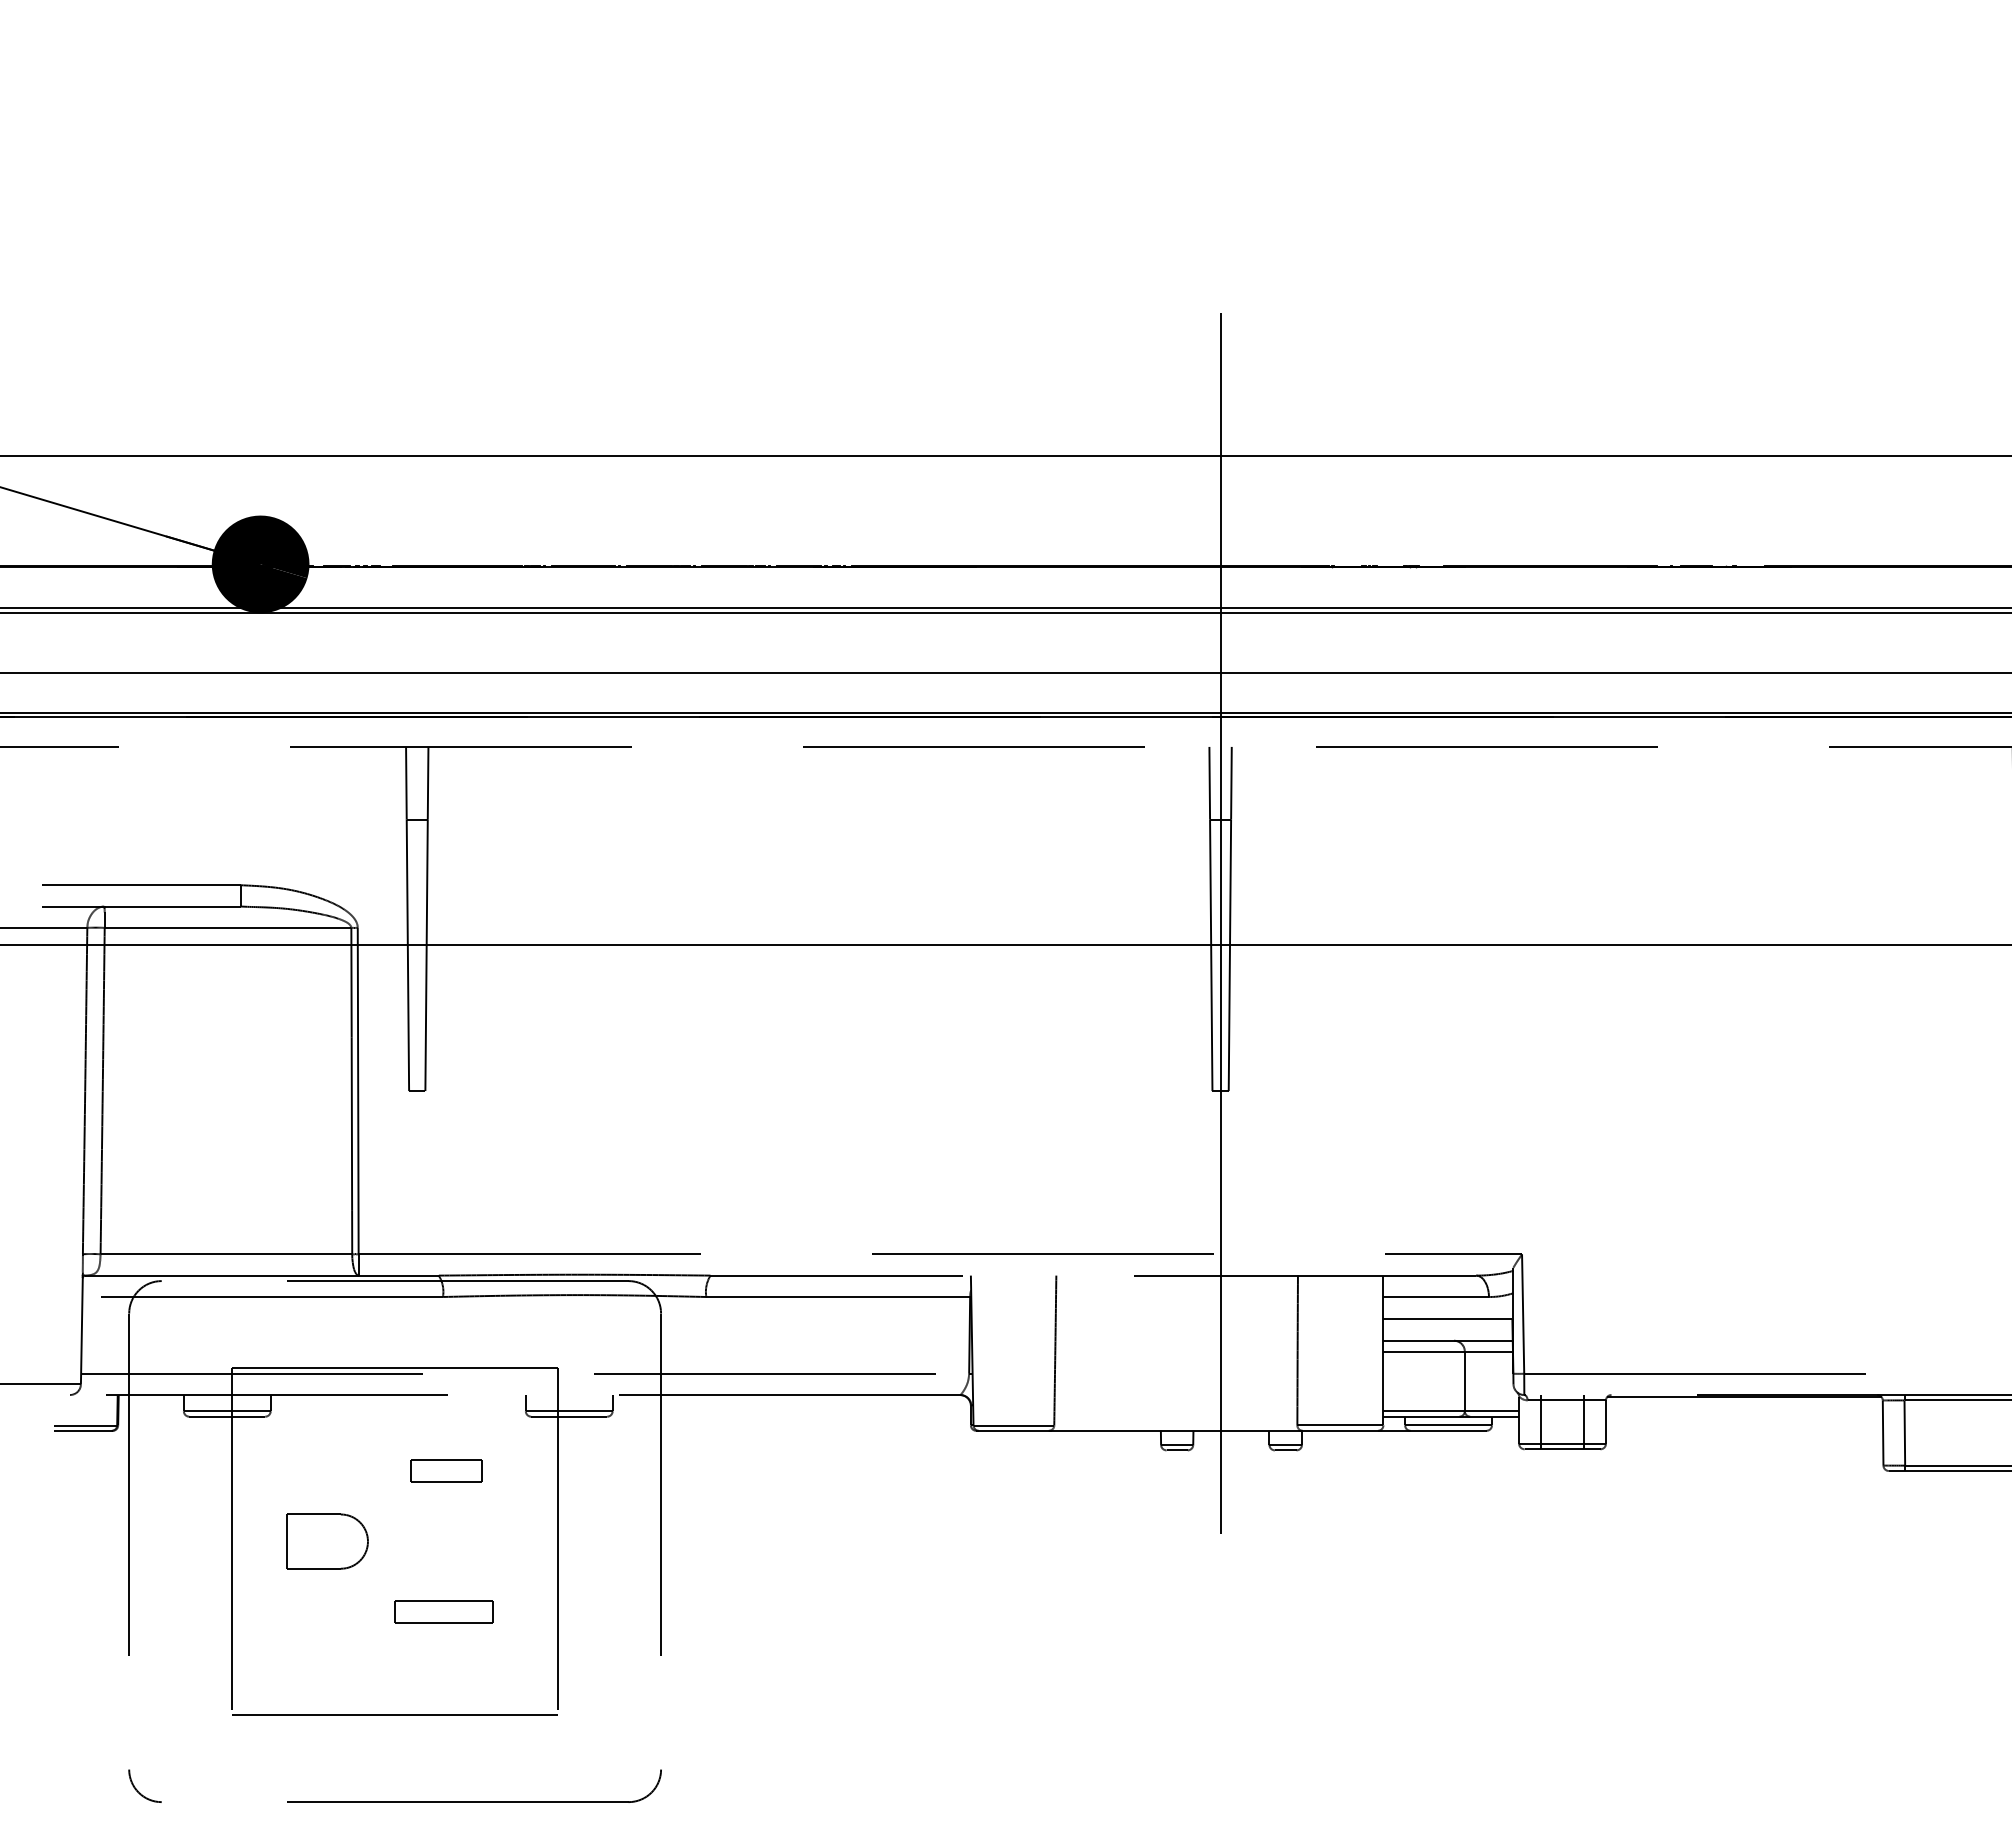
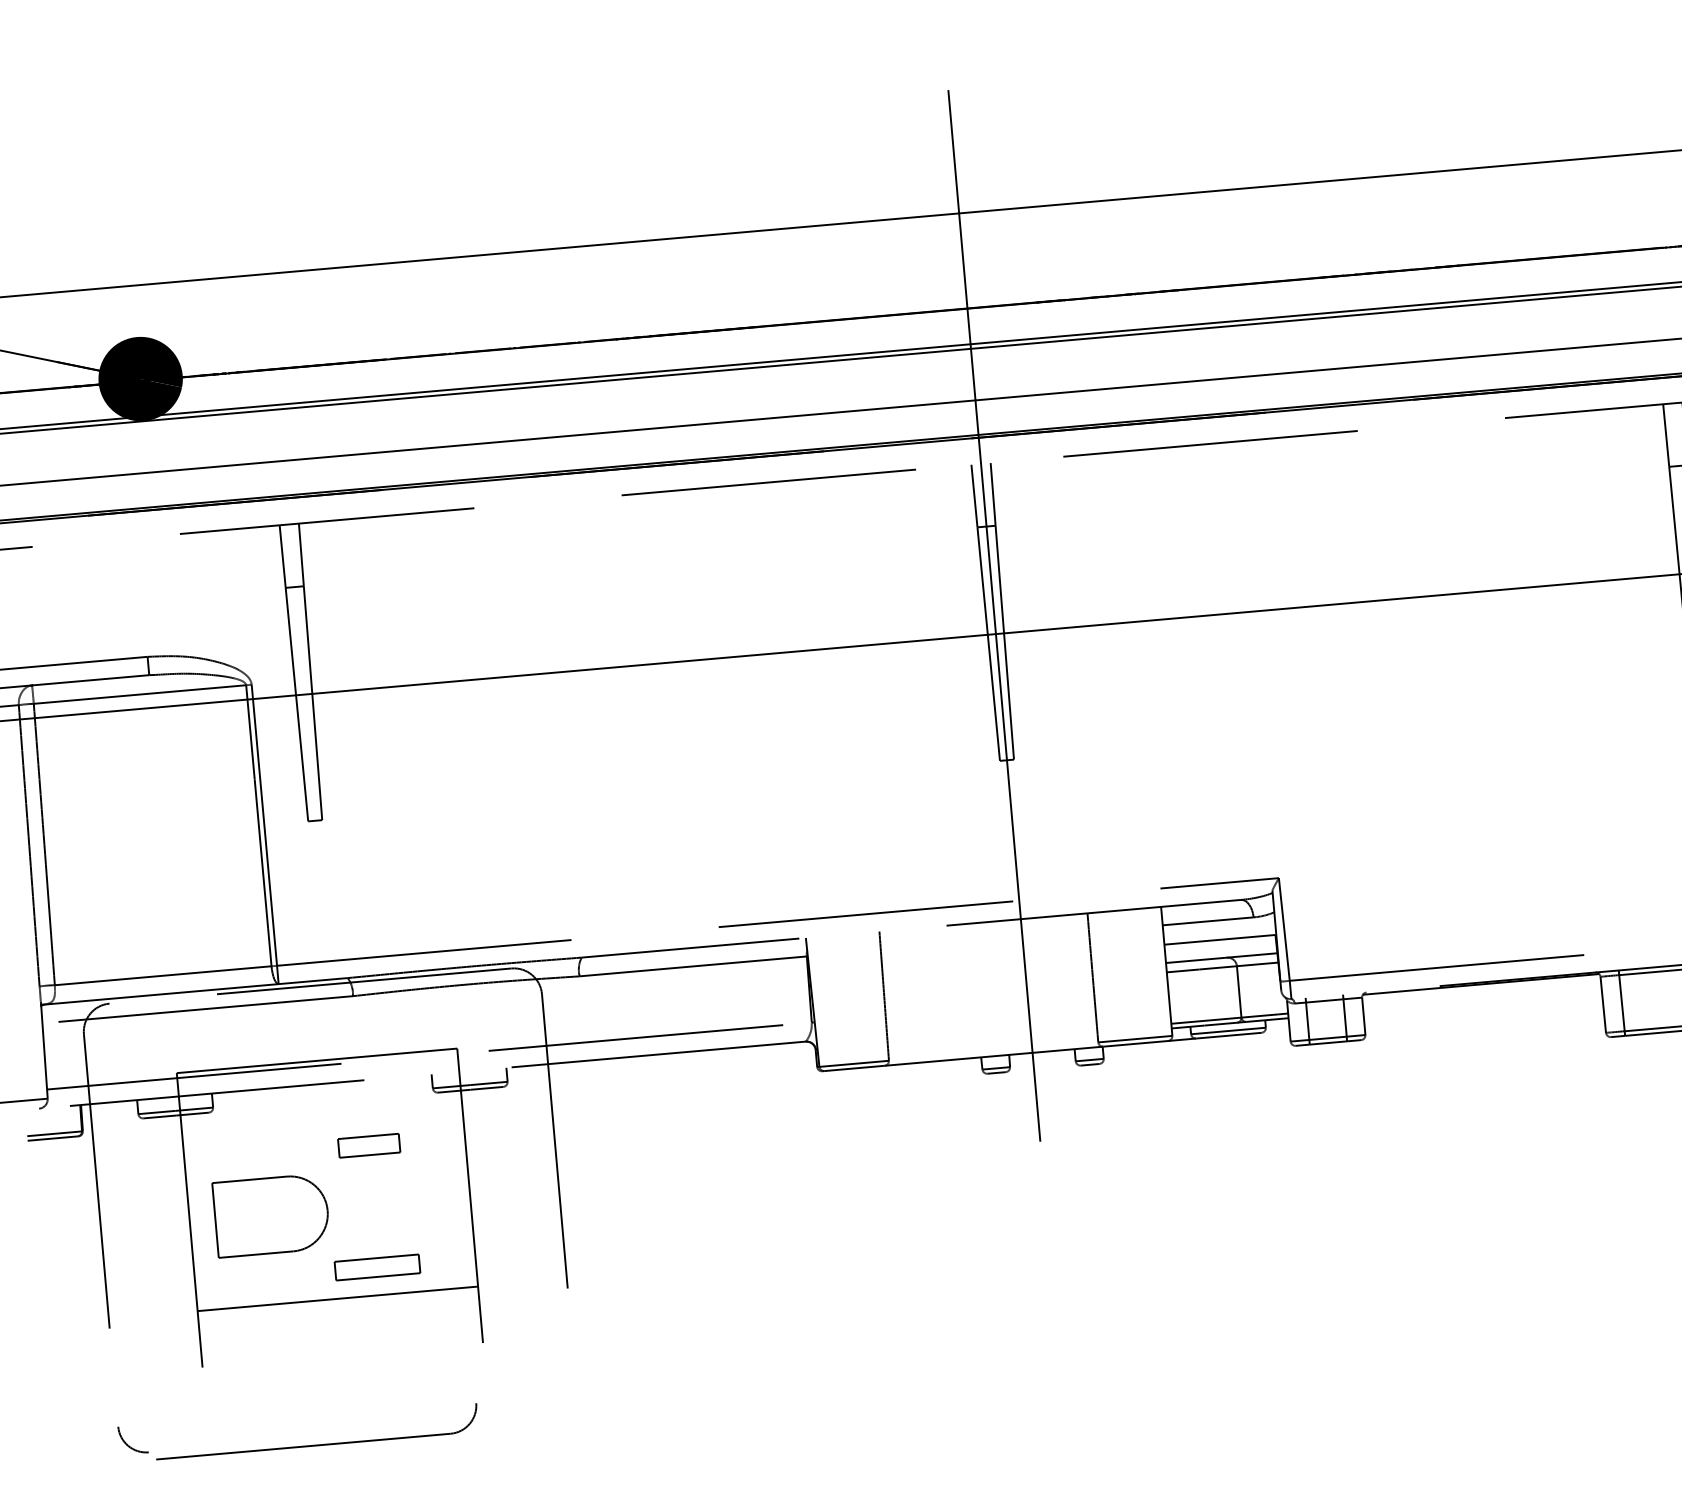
part: (327, 1541) -> (271, 1215), size x1.6
line: (394, 1715) -> (337, 1299), moved
part: (474, 1801) -> (317, 1444), moved

